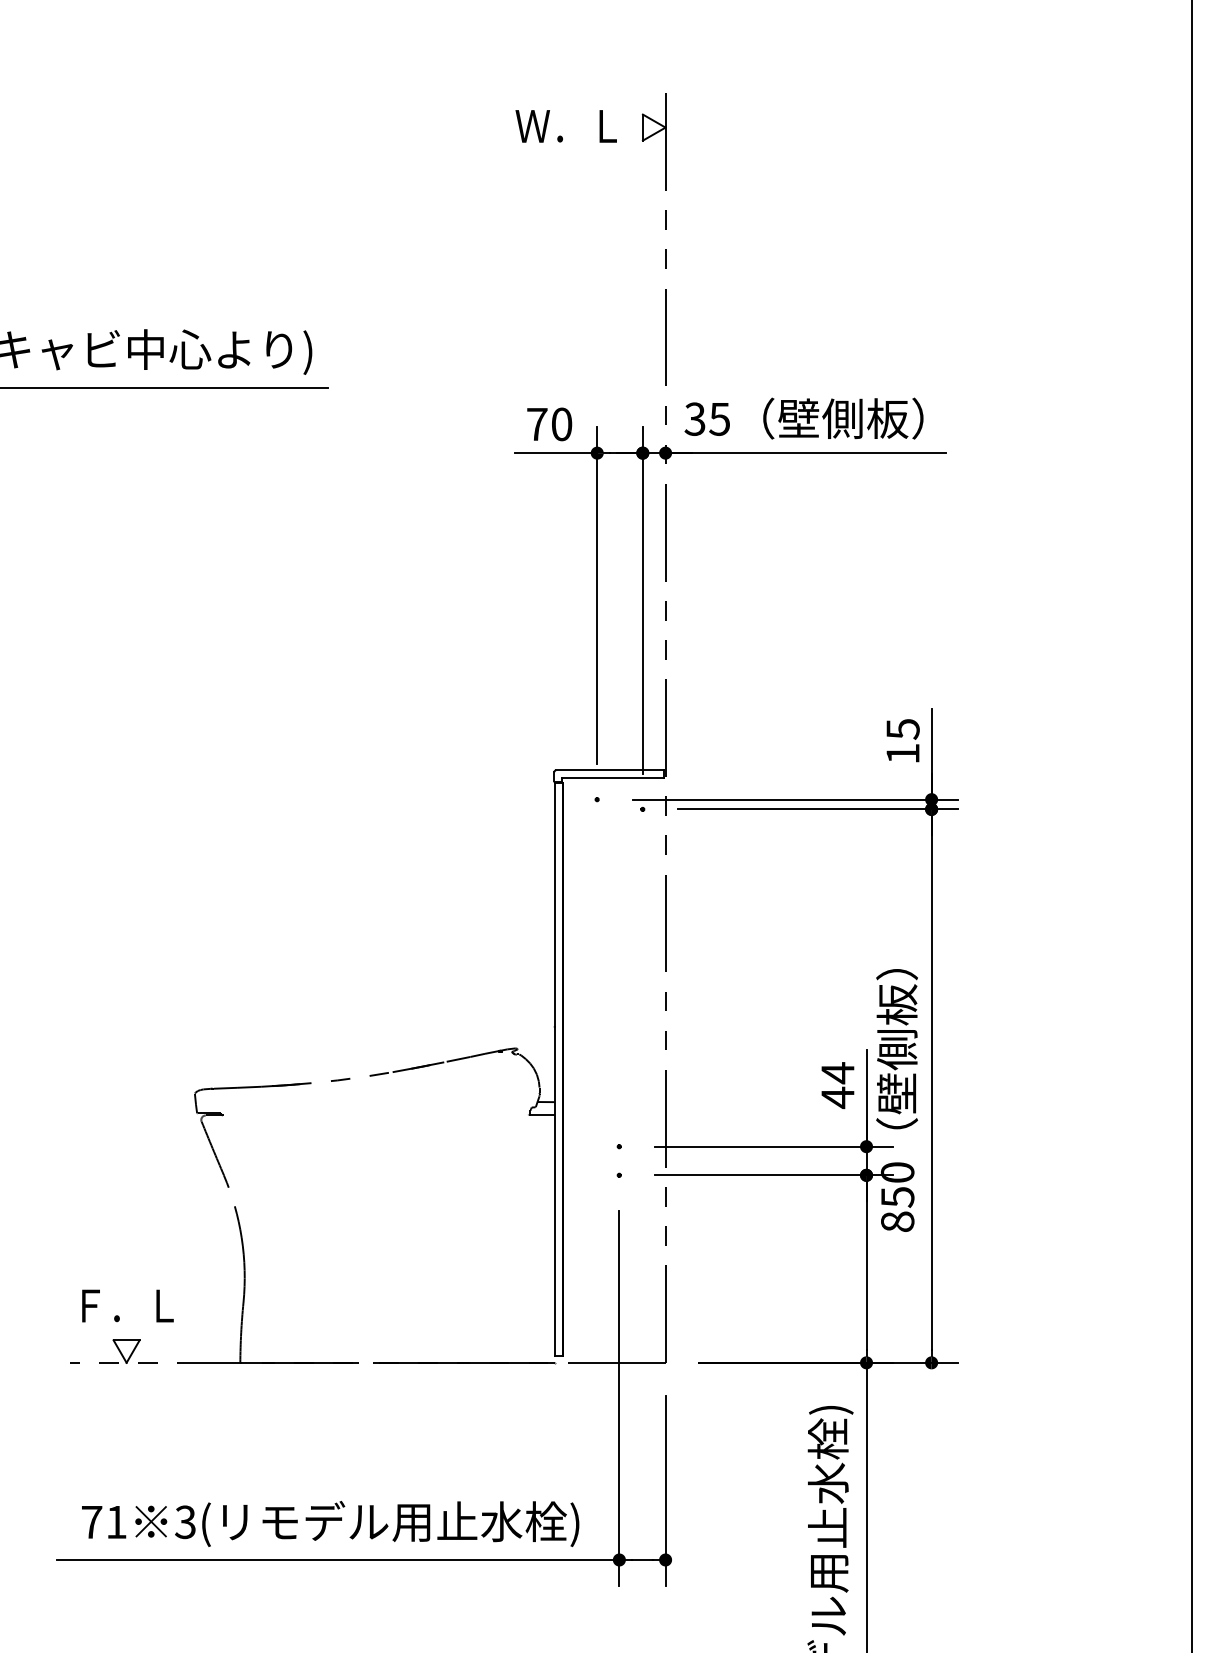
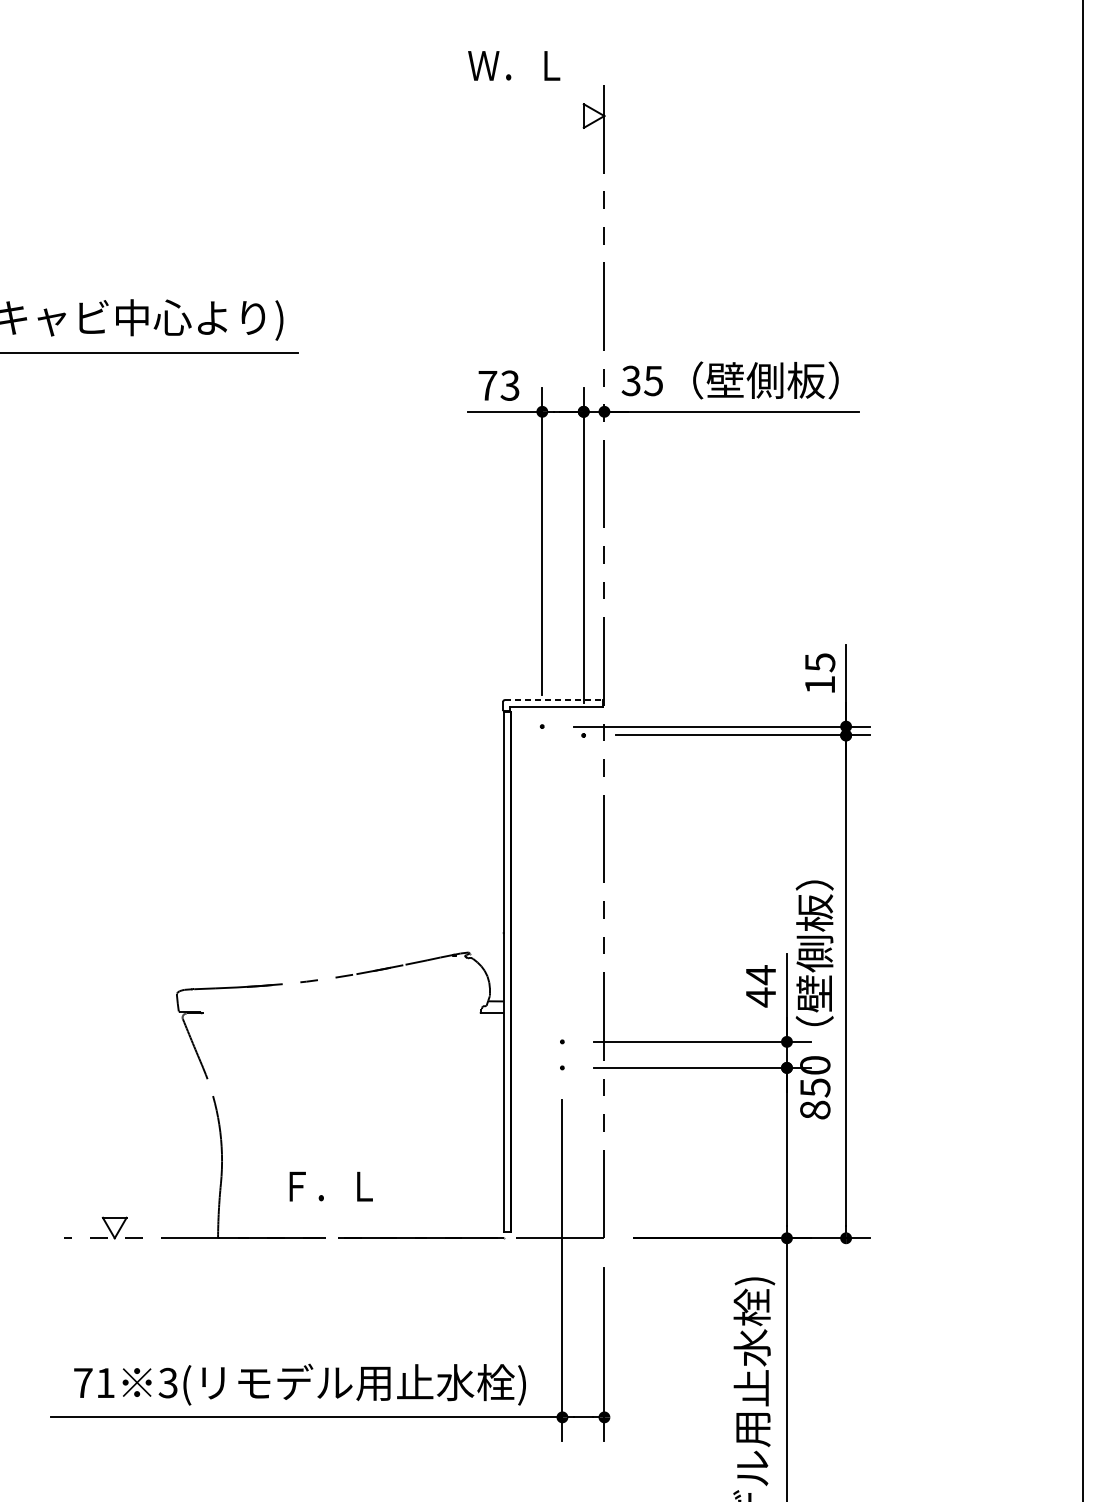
text: (565, 126) -> (513, 65), moved
text: (561, 424) -> (509, 385), 70 -> 73
line: (610, 770) -> (554, 700), solid -> dashed
text: (127, 1305) -> (330, 1186), moved

